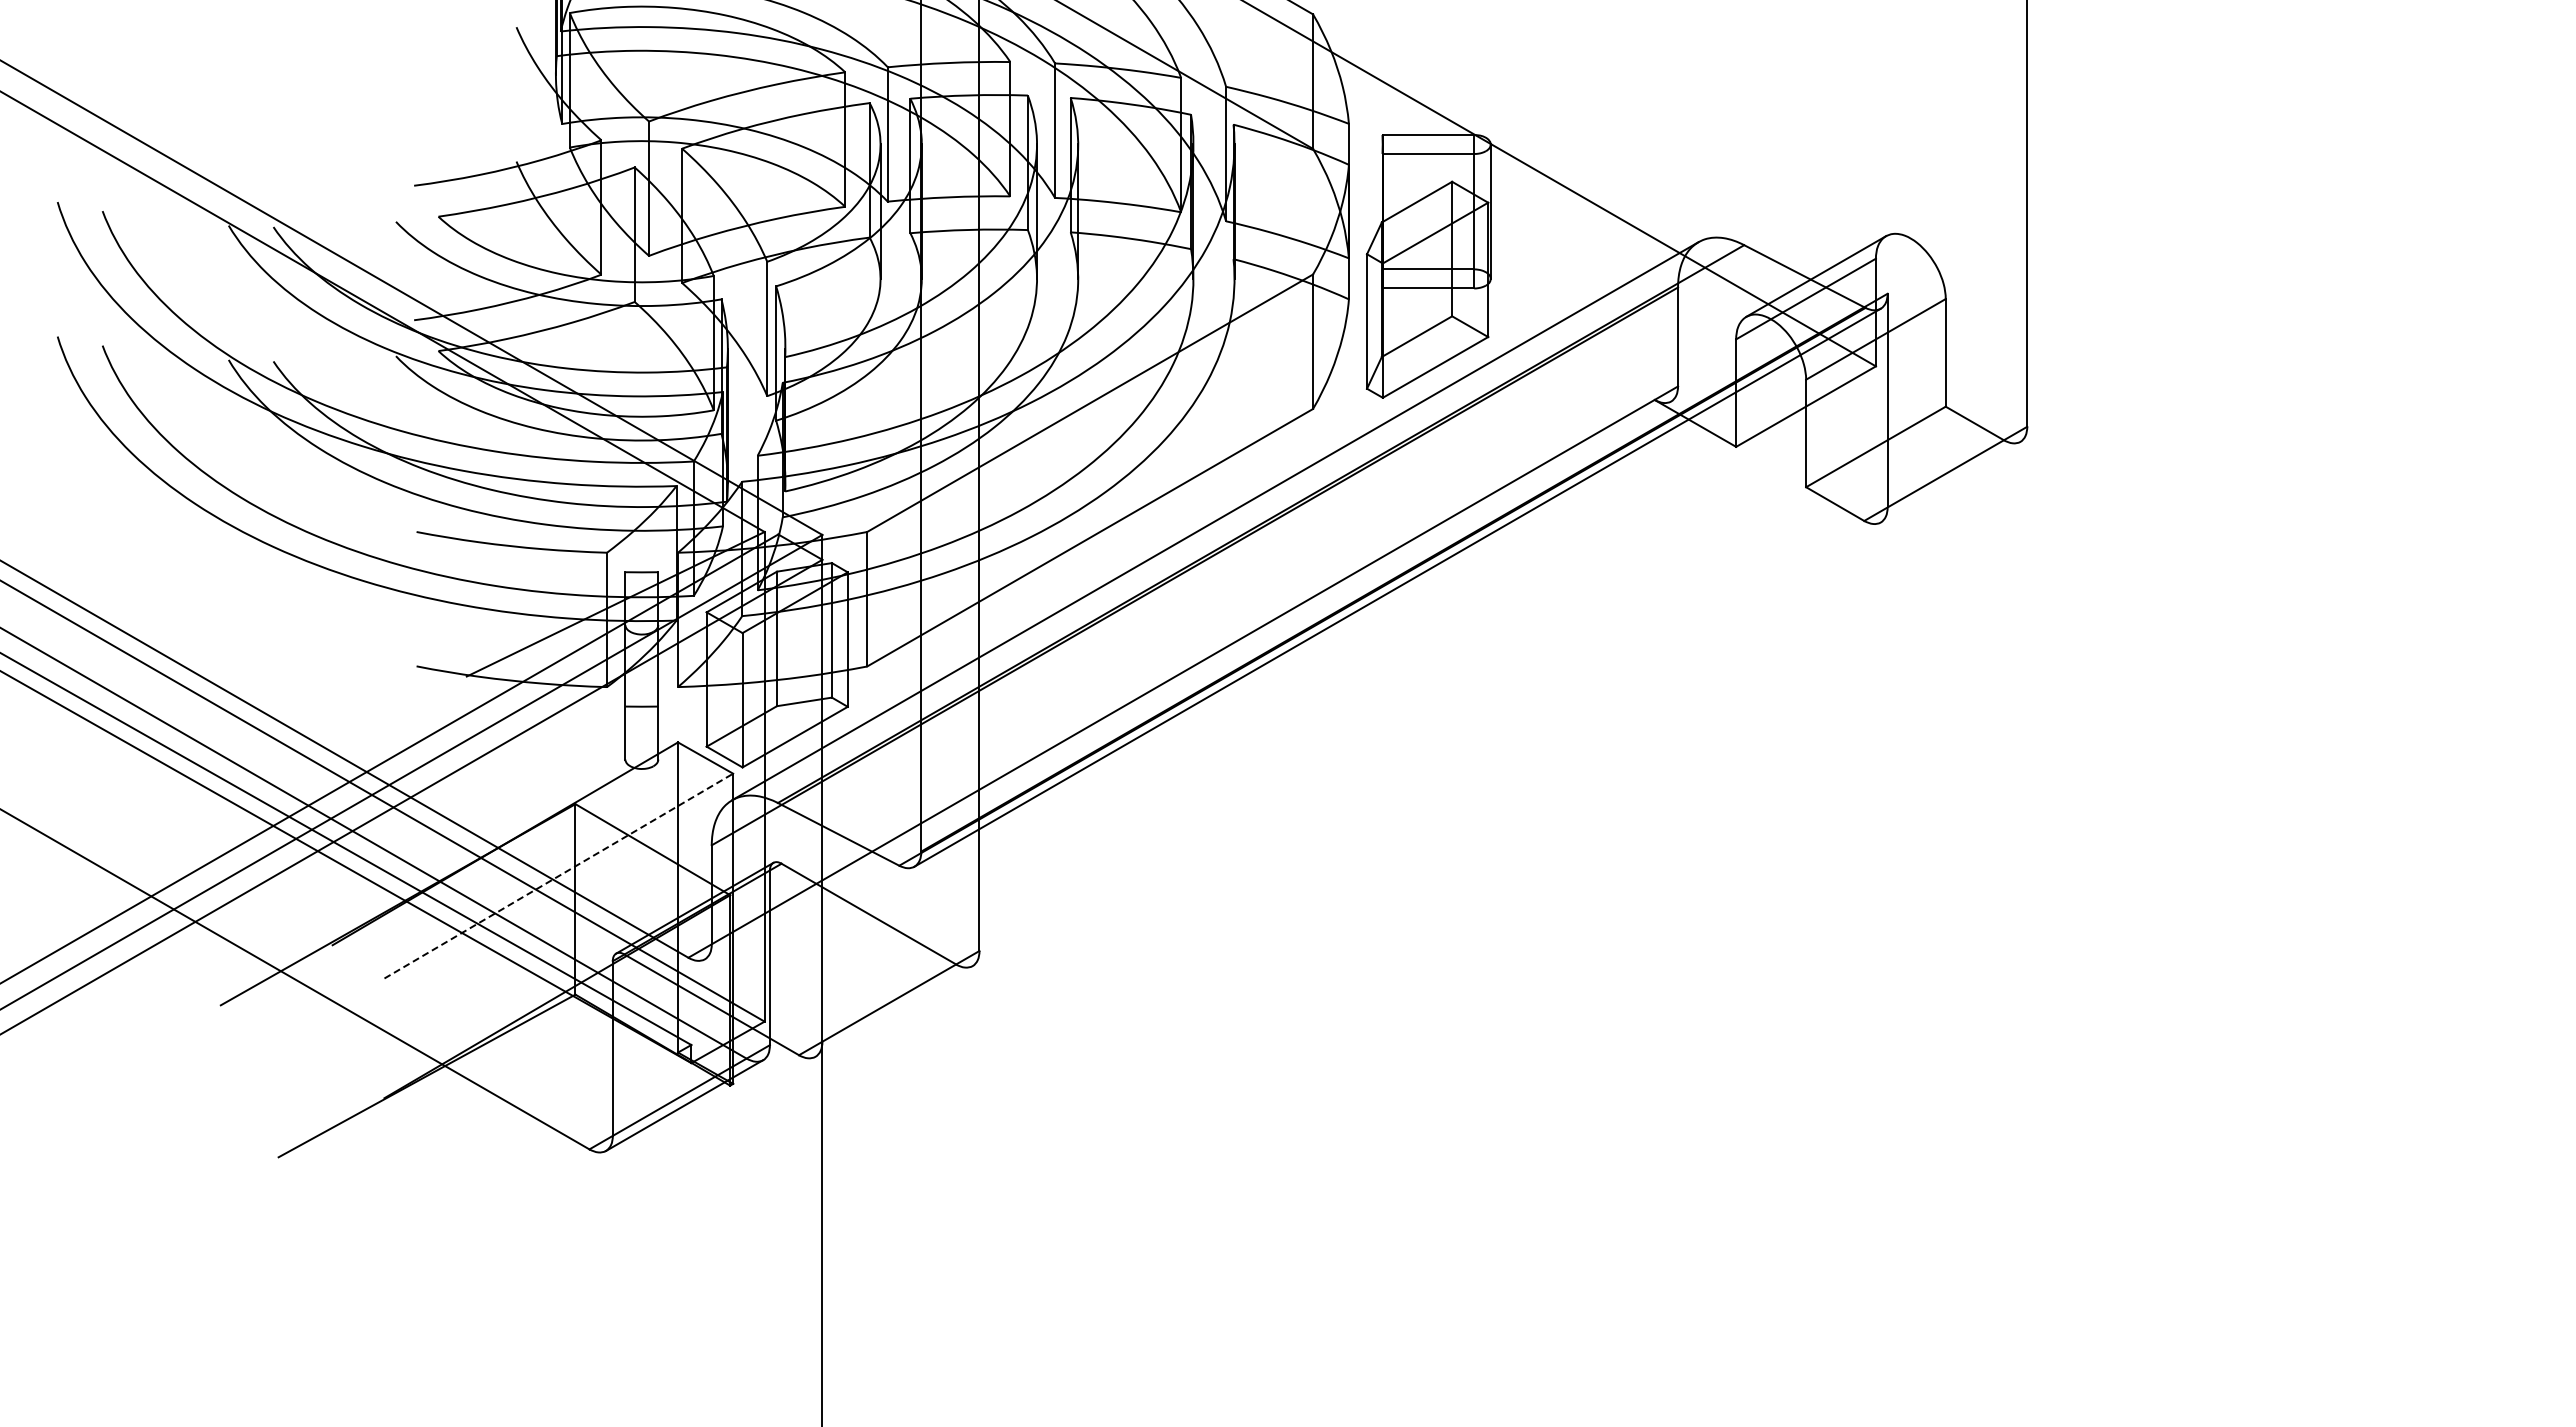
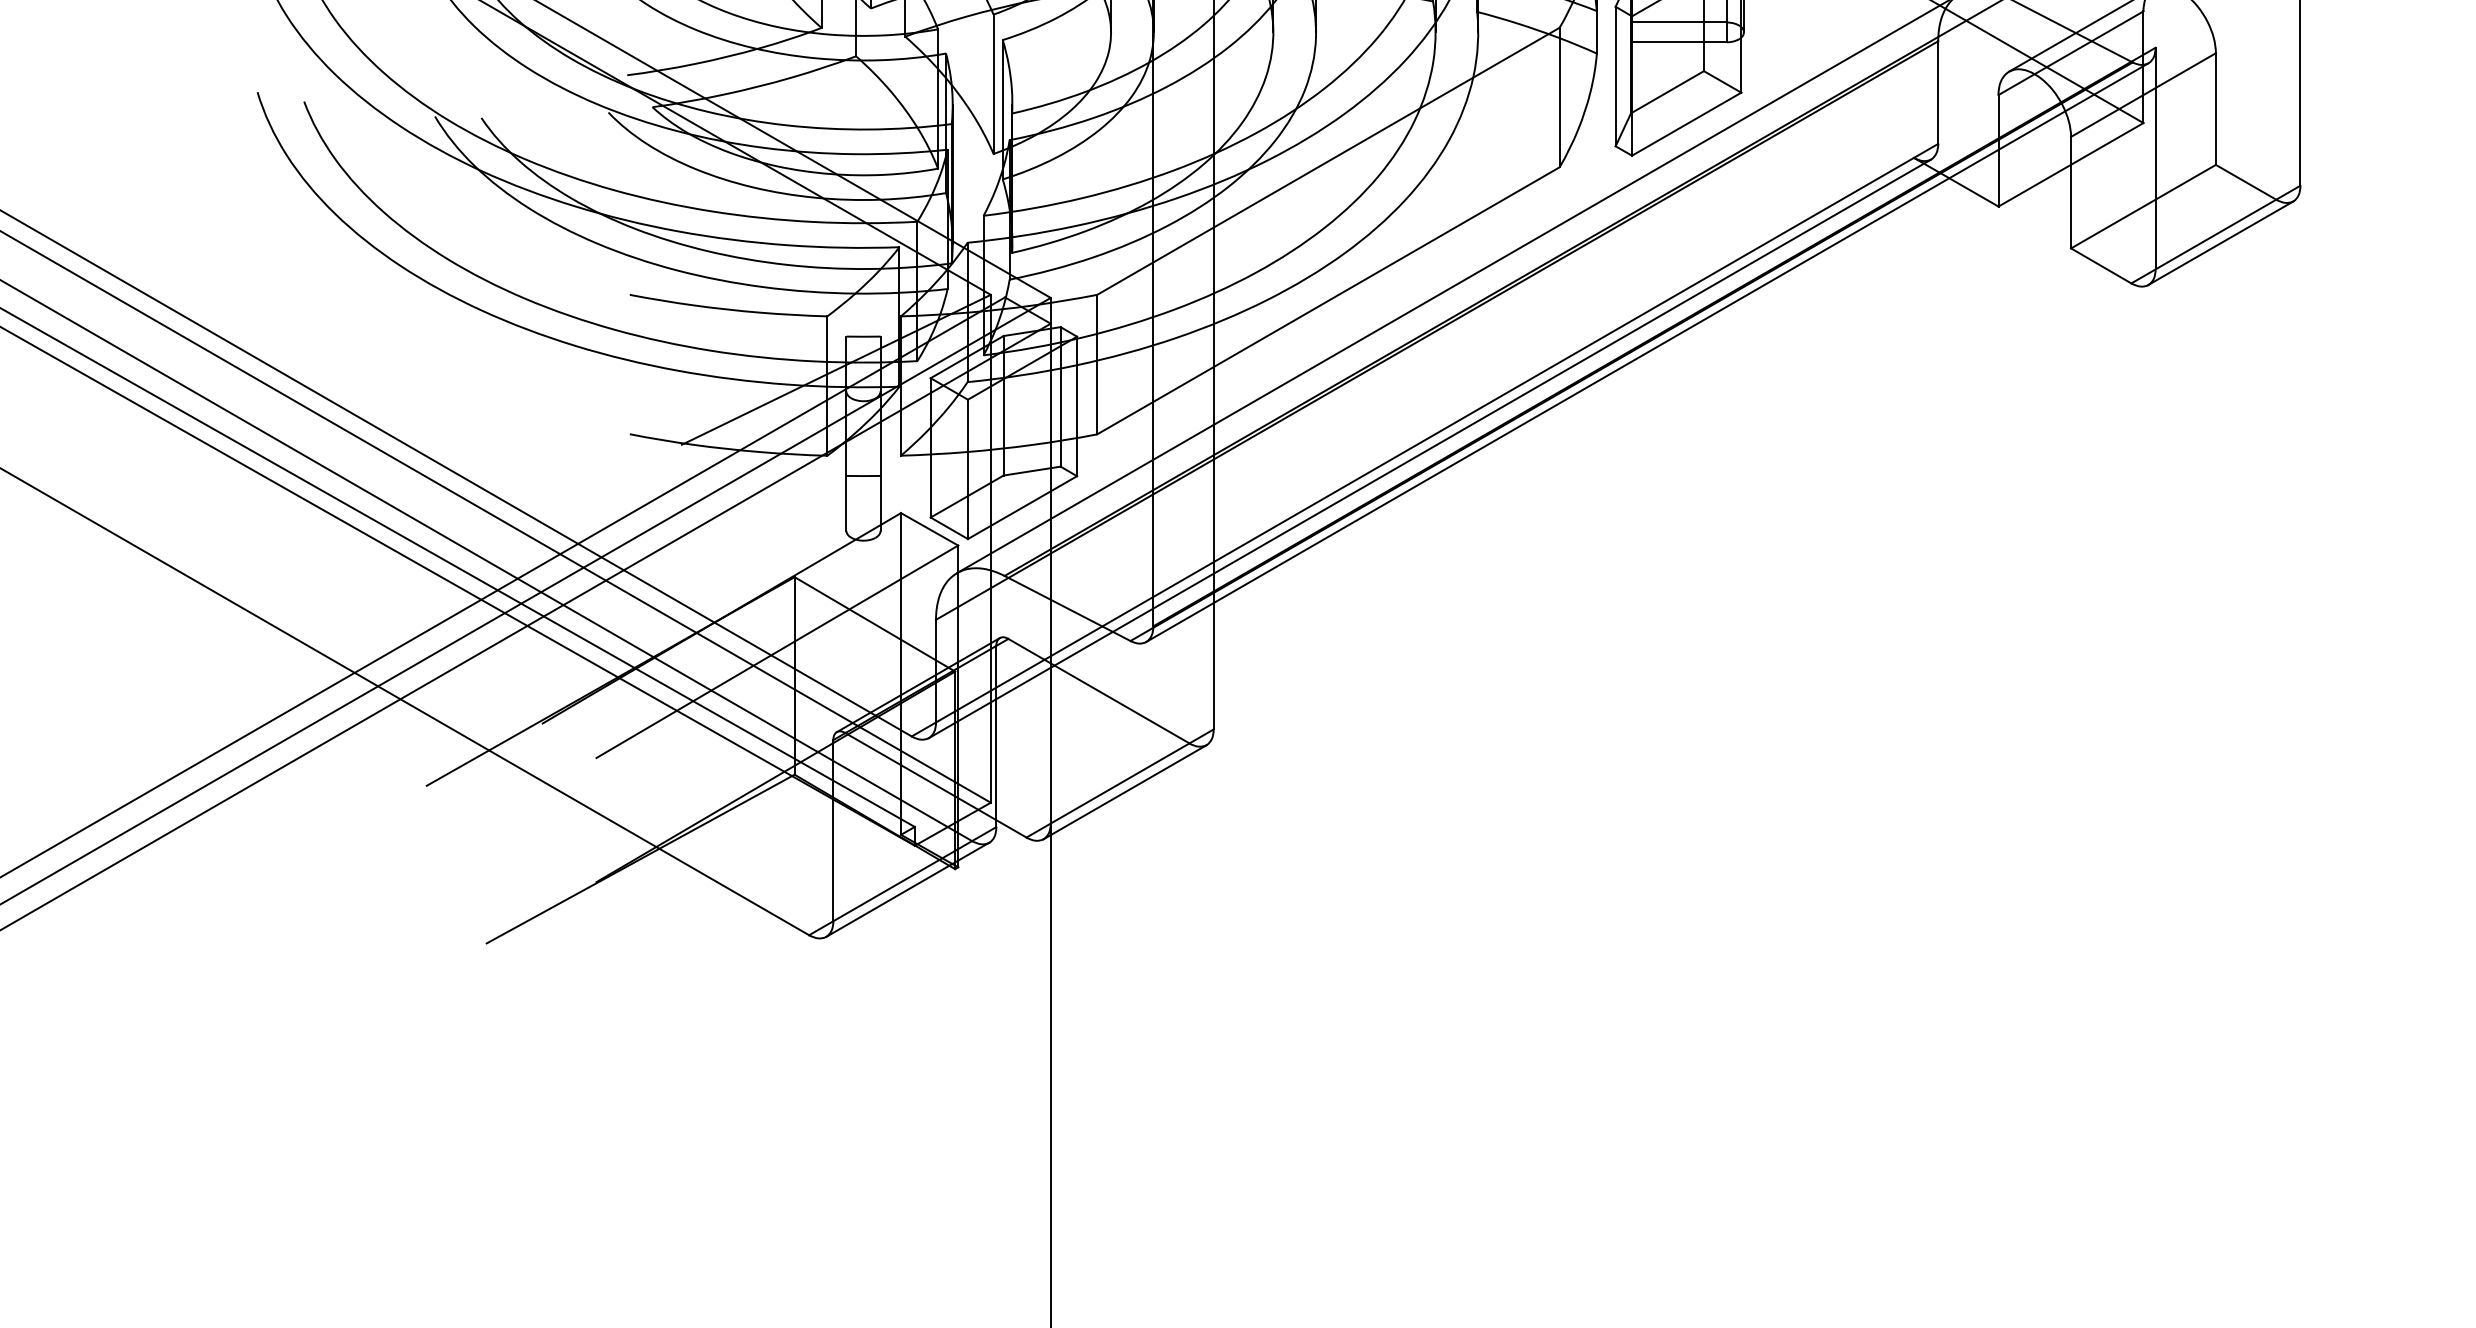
line: (1950, 481) -> (2220, 242), added
line: (1187, 680) -> (1429, 448), added
line: (559, 875) -> (778, 651), dashed -> solid
line: (893, 1011) -> (1124, 792), added

